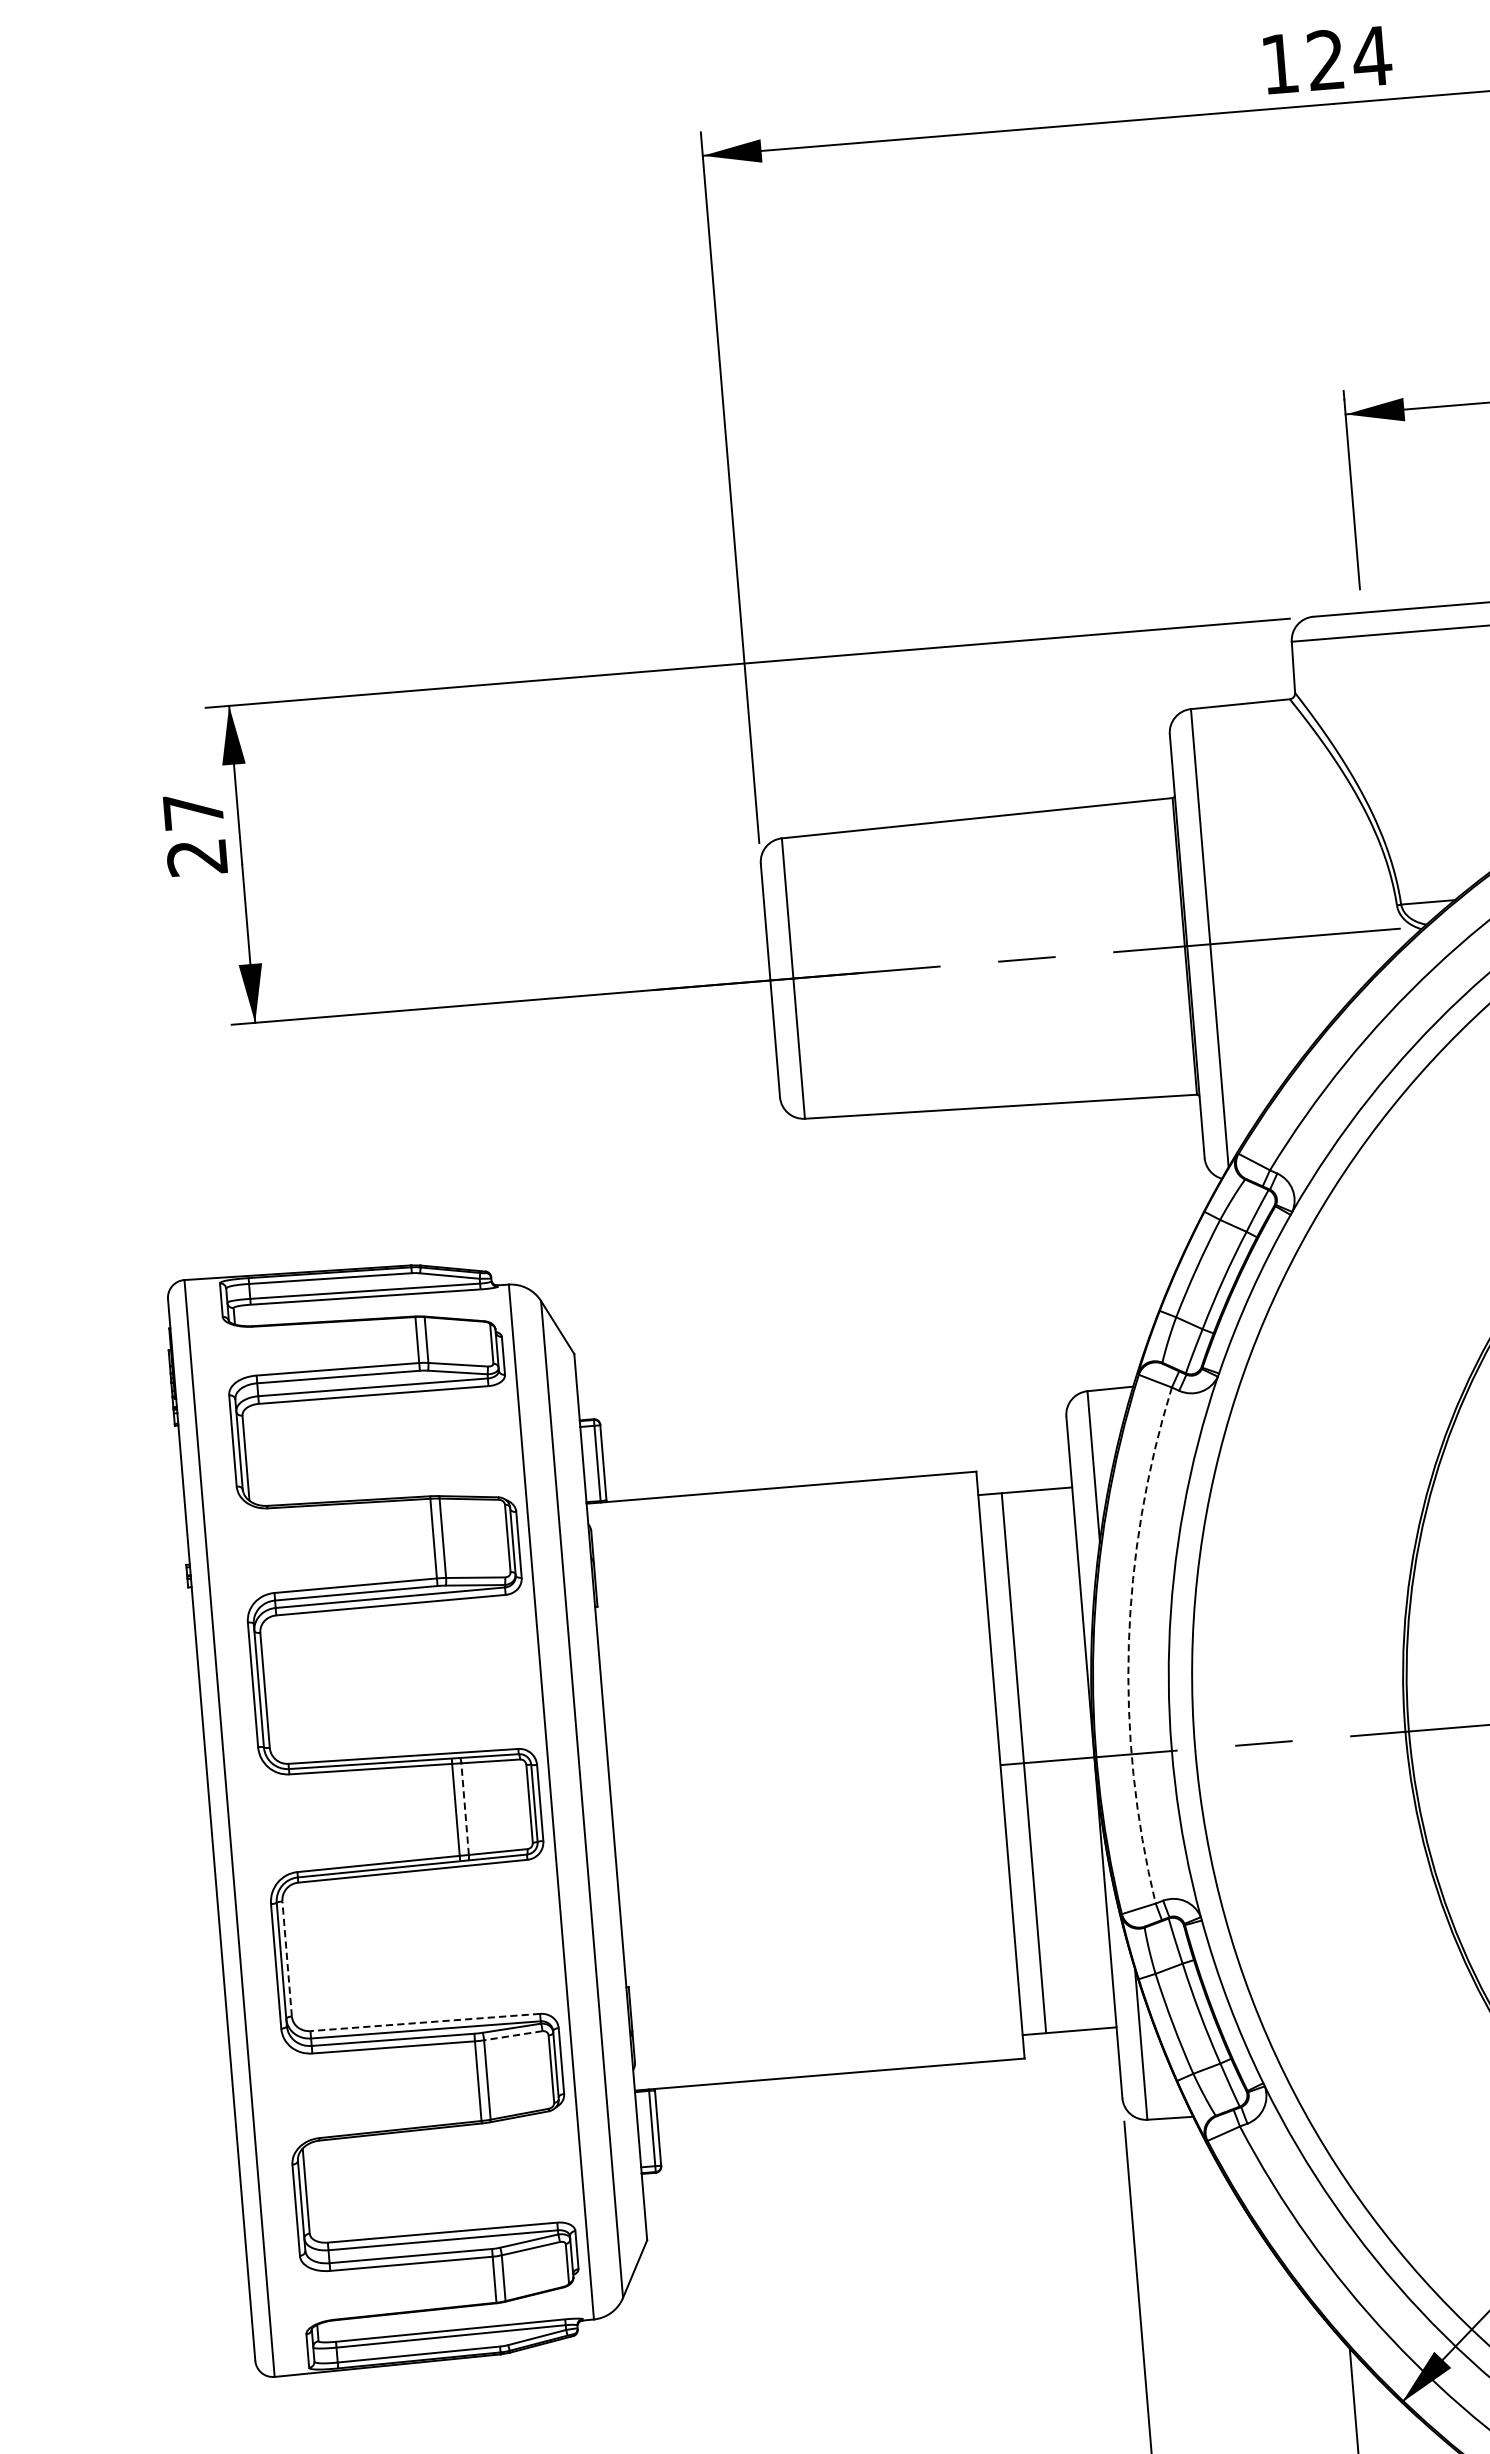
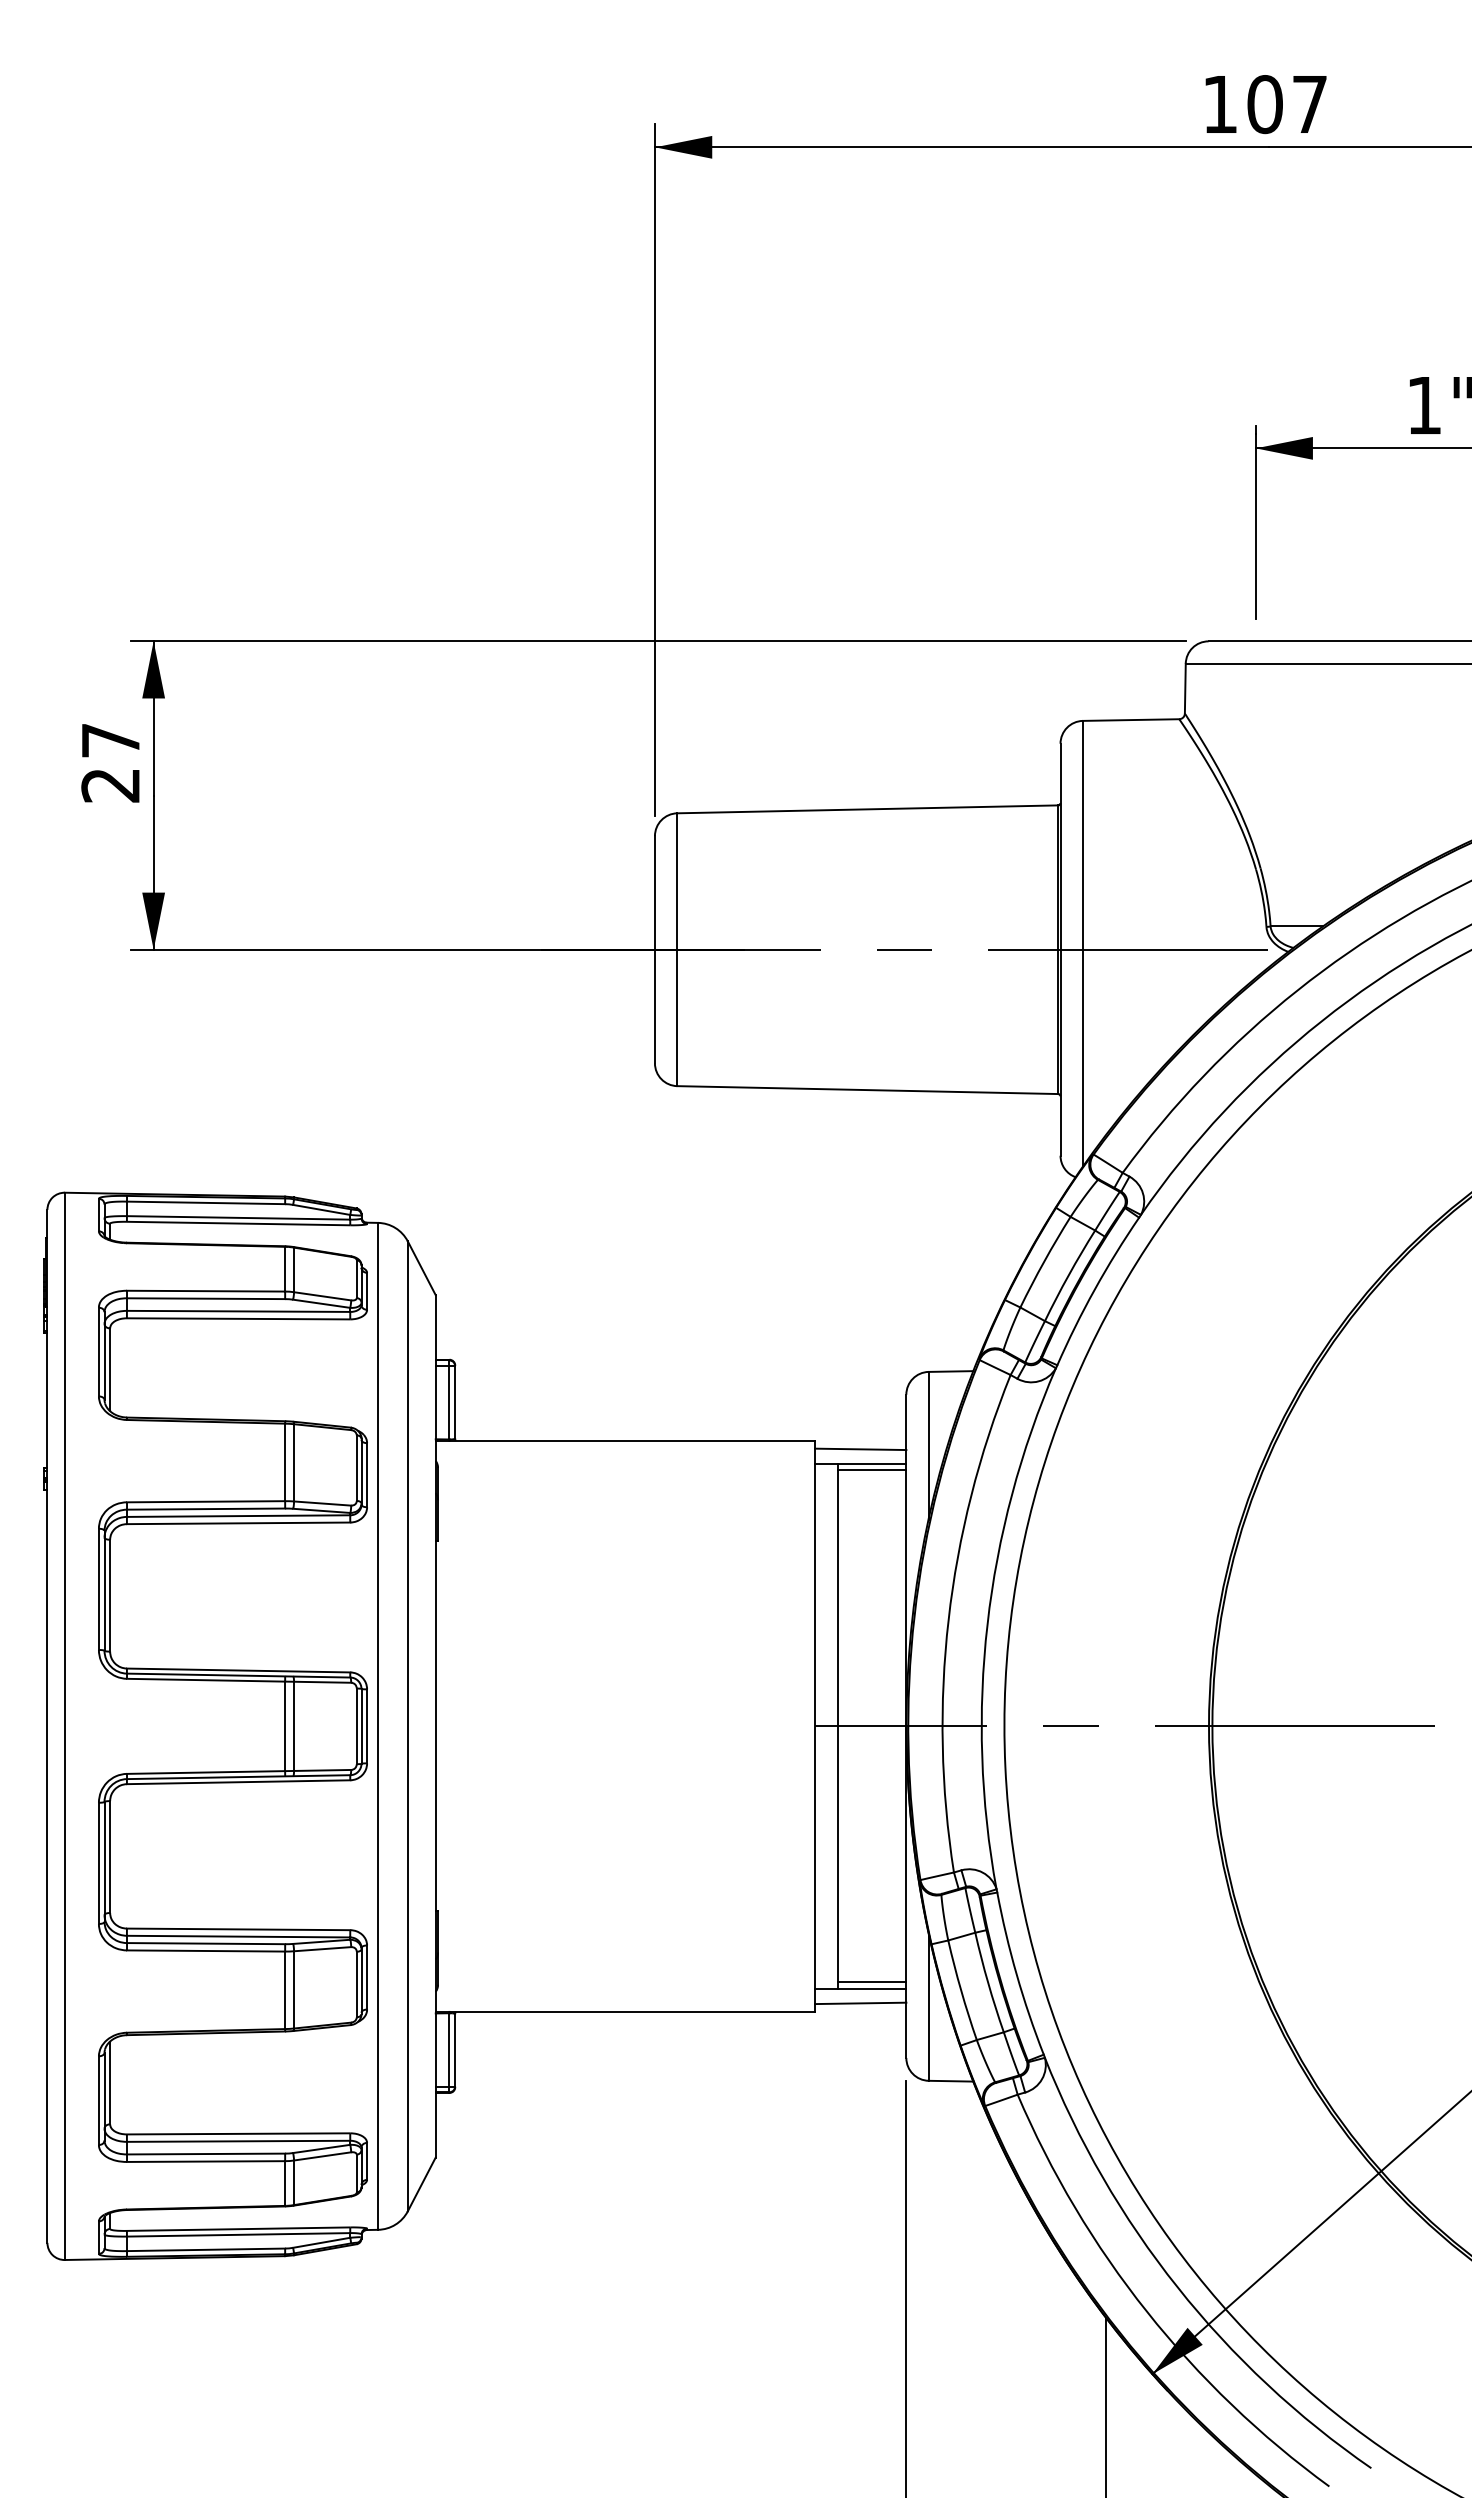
text: (1349, 58) -> (1287, 104), 124 -> 107
line: (1023, 1476) -> (860, 1449), added
line: (1036, 1497) -> (871, 1470), added
arc: (1128, 1644) -> (948, 1619), dashed -> solid
line: (465, 1809) -> (294, 1726), dashed -> solid
line: (287, 1959) -> (110, 1857), dashed -> solid
line: (425, 2022) -> (238, 1929), dashed -> solid
line: (1080, 2023) -> (871, 1982), added
line: (513, 2036) -> (322, 1949), dashed -> solid
line: (1070, 2046) -> (860, 2003), added

